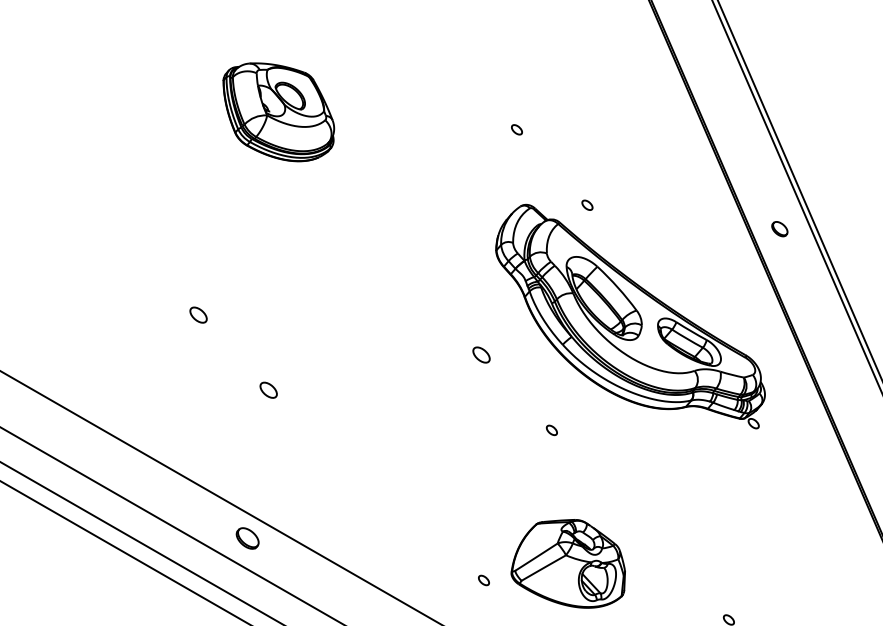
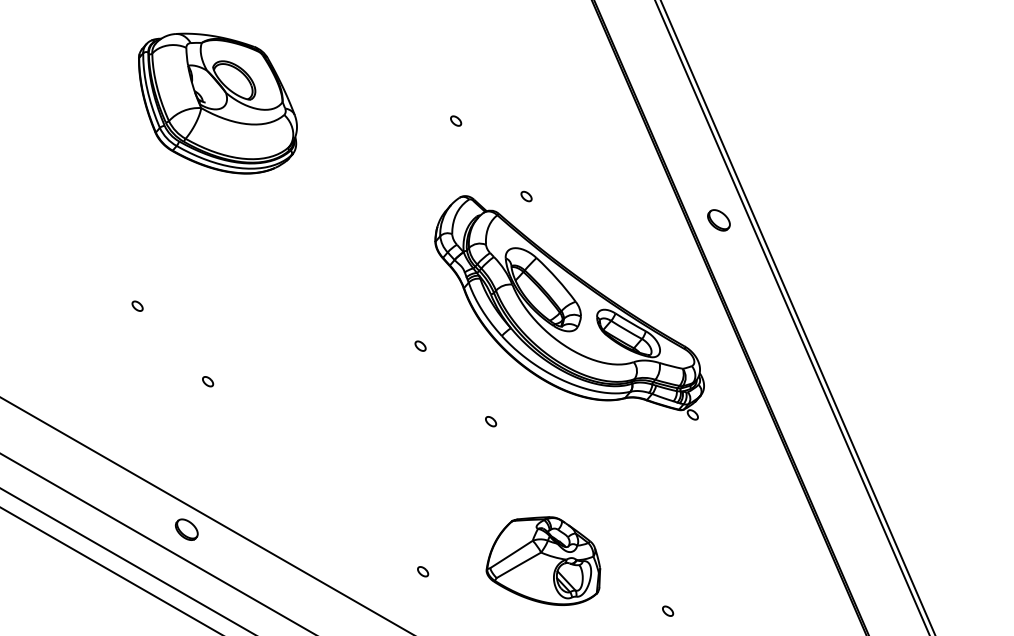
part: (278, 112) -> (217, 103), size x1.43
part: (779, 229) -> (718, 220), size x1.43
part: (198, 314) -> (137, 305), size x0.62
part: (481, 354) -> (420, 345), size x0.62
part: (269, 390) -> (208, 381), size x0.62
part: (568, 563) -> (543, 560), moved

